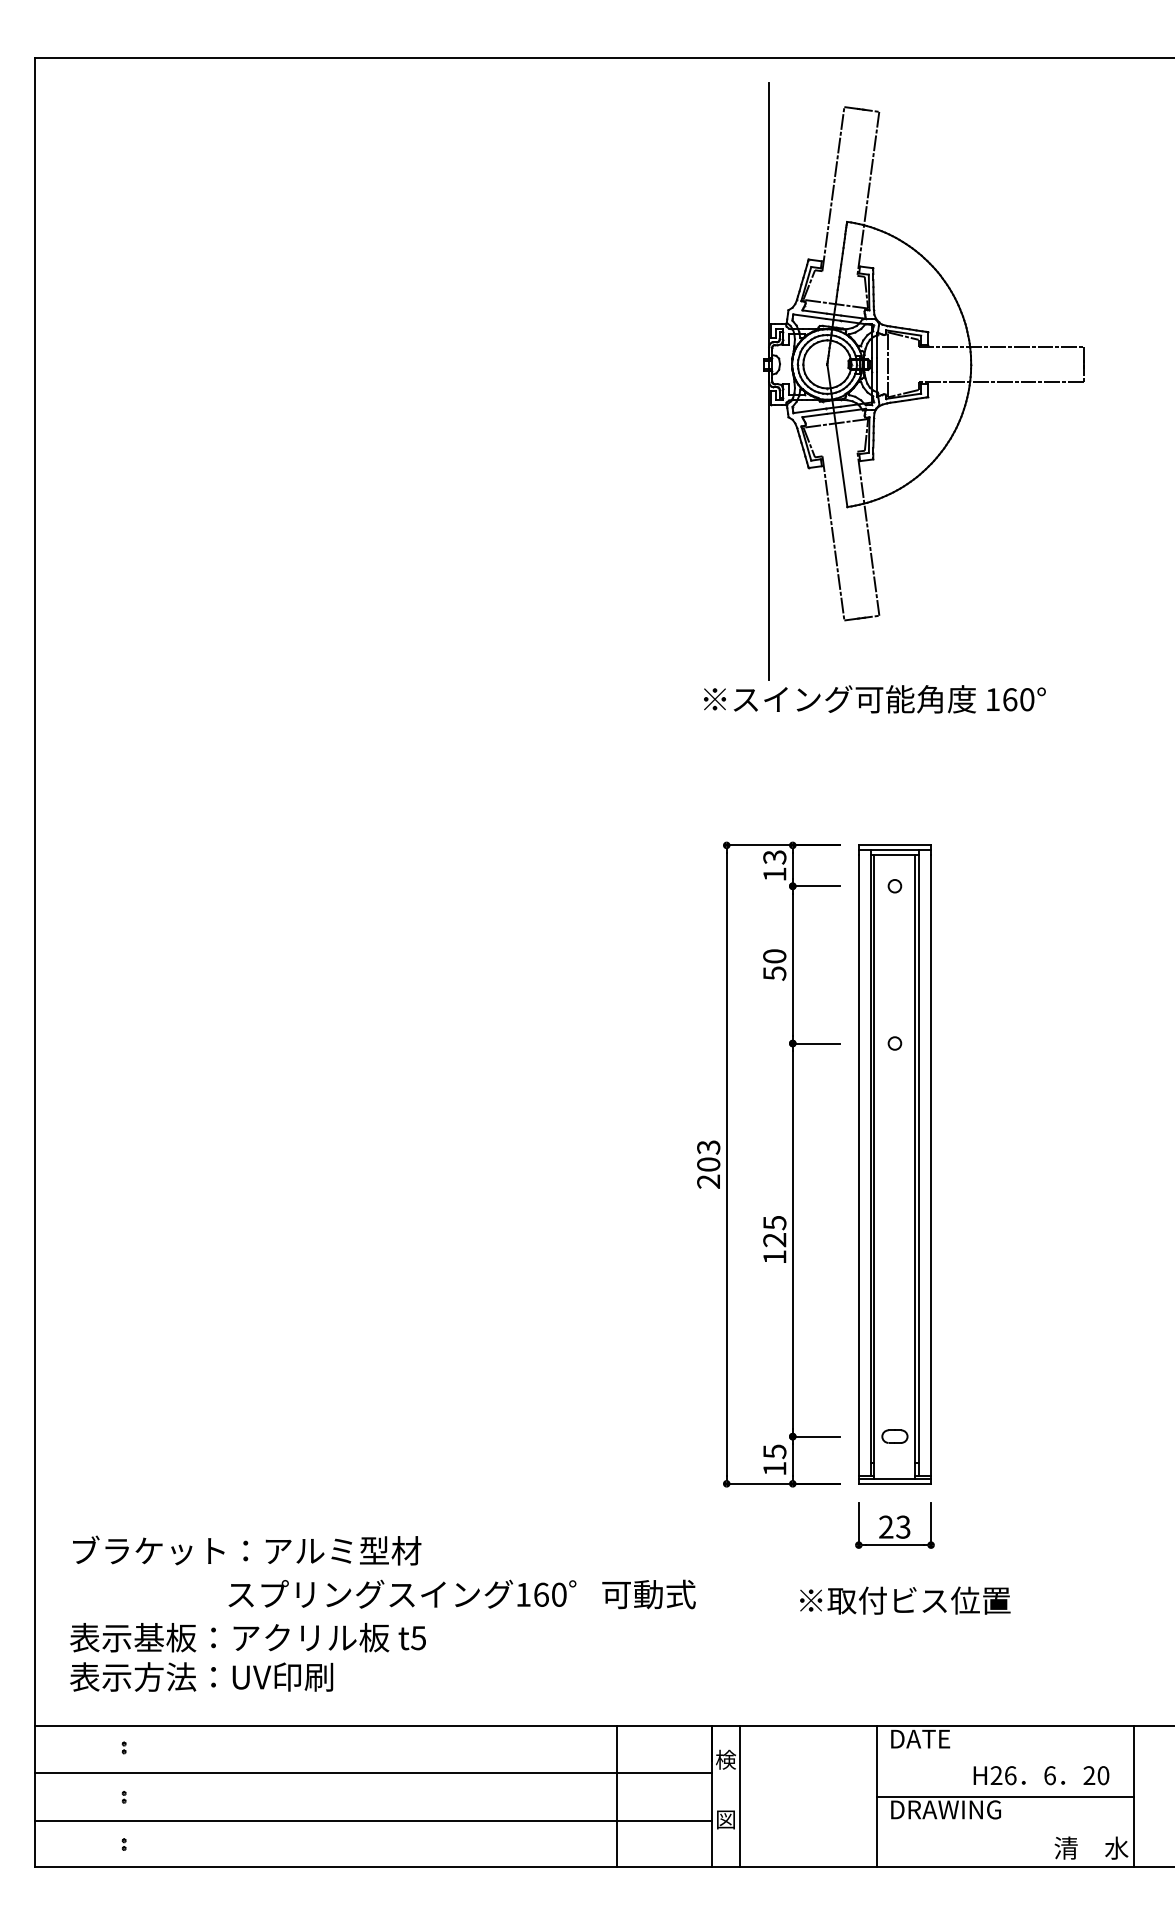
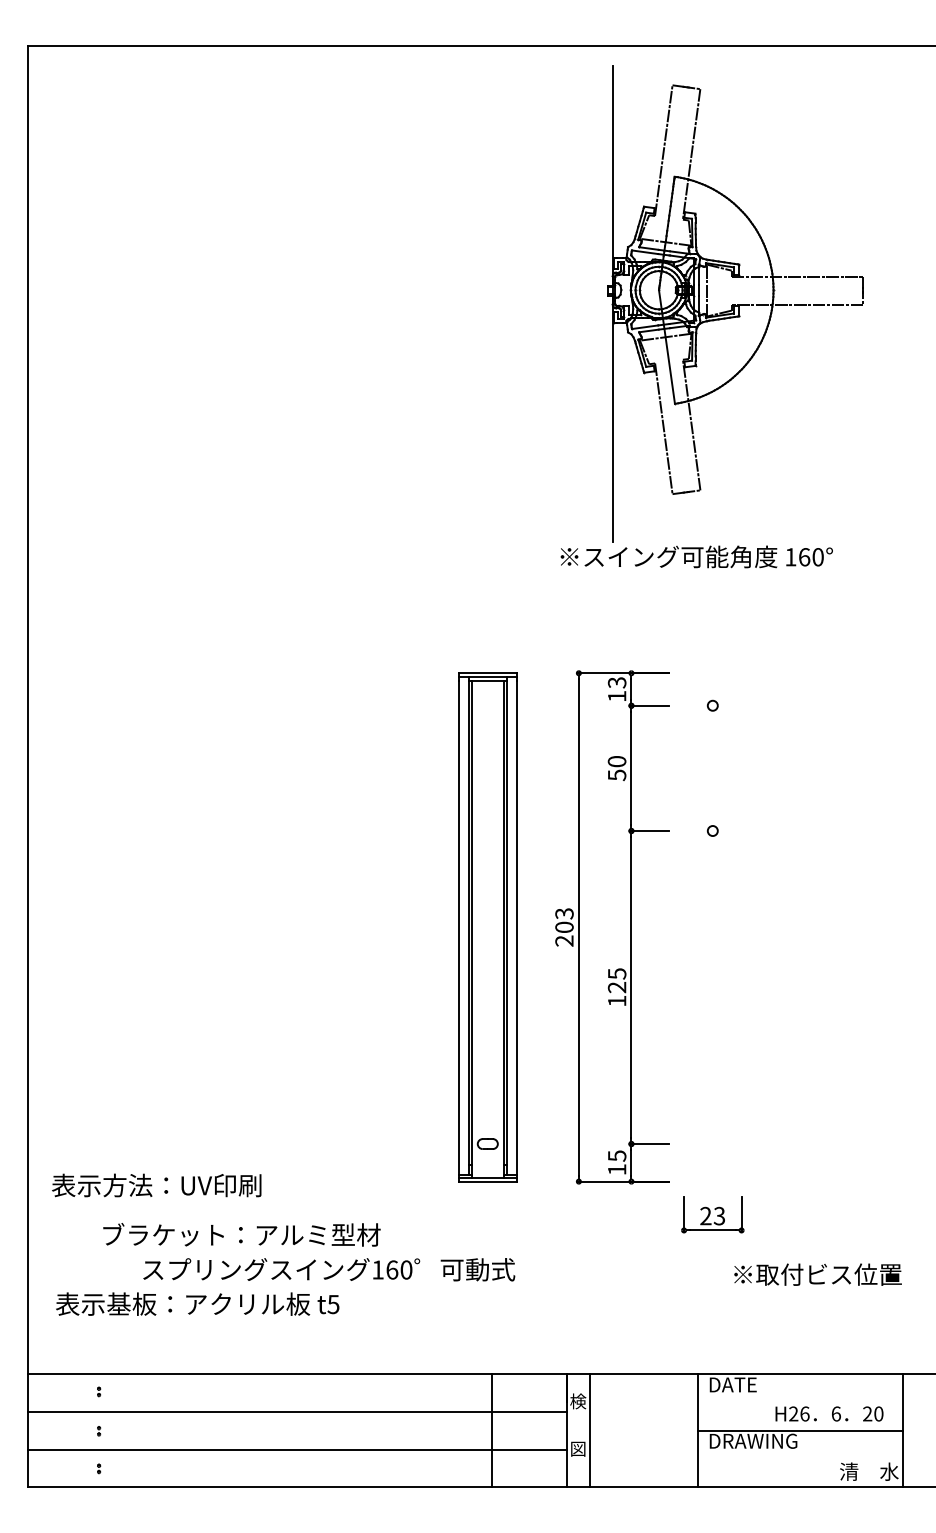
part: (894, 1164) -> (487, 927), moved
text: (246, 1550) -> (241, 1234), moved
text: (462, 1594) -> (329, 1269), moved
text: (904, 1600) -> (817, 1274), moved
text: (201, 1677) -> (156, 1185), moved

